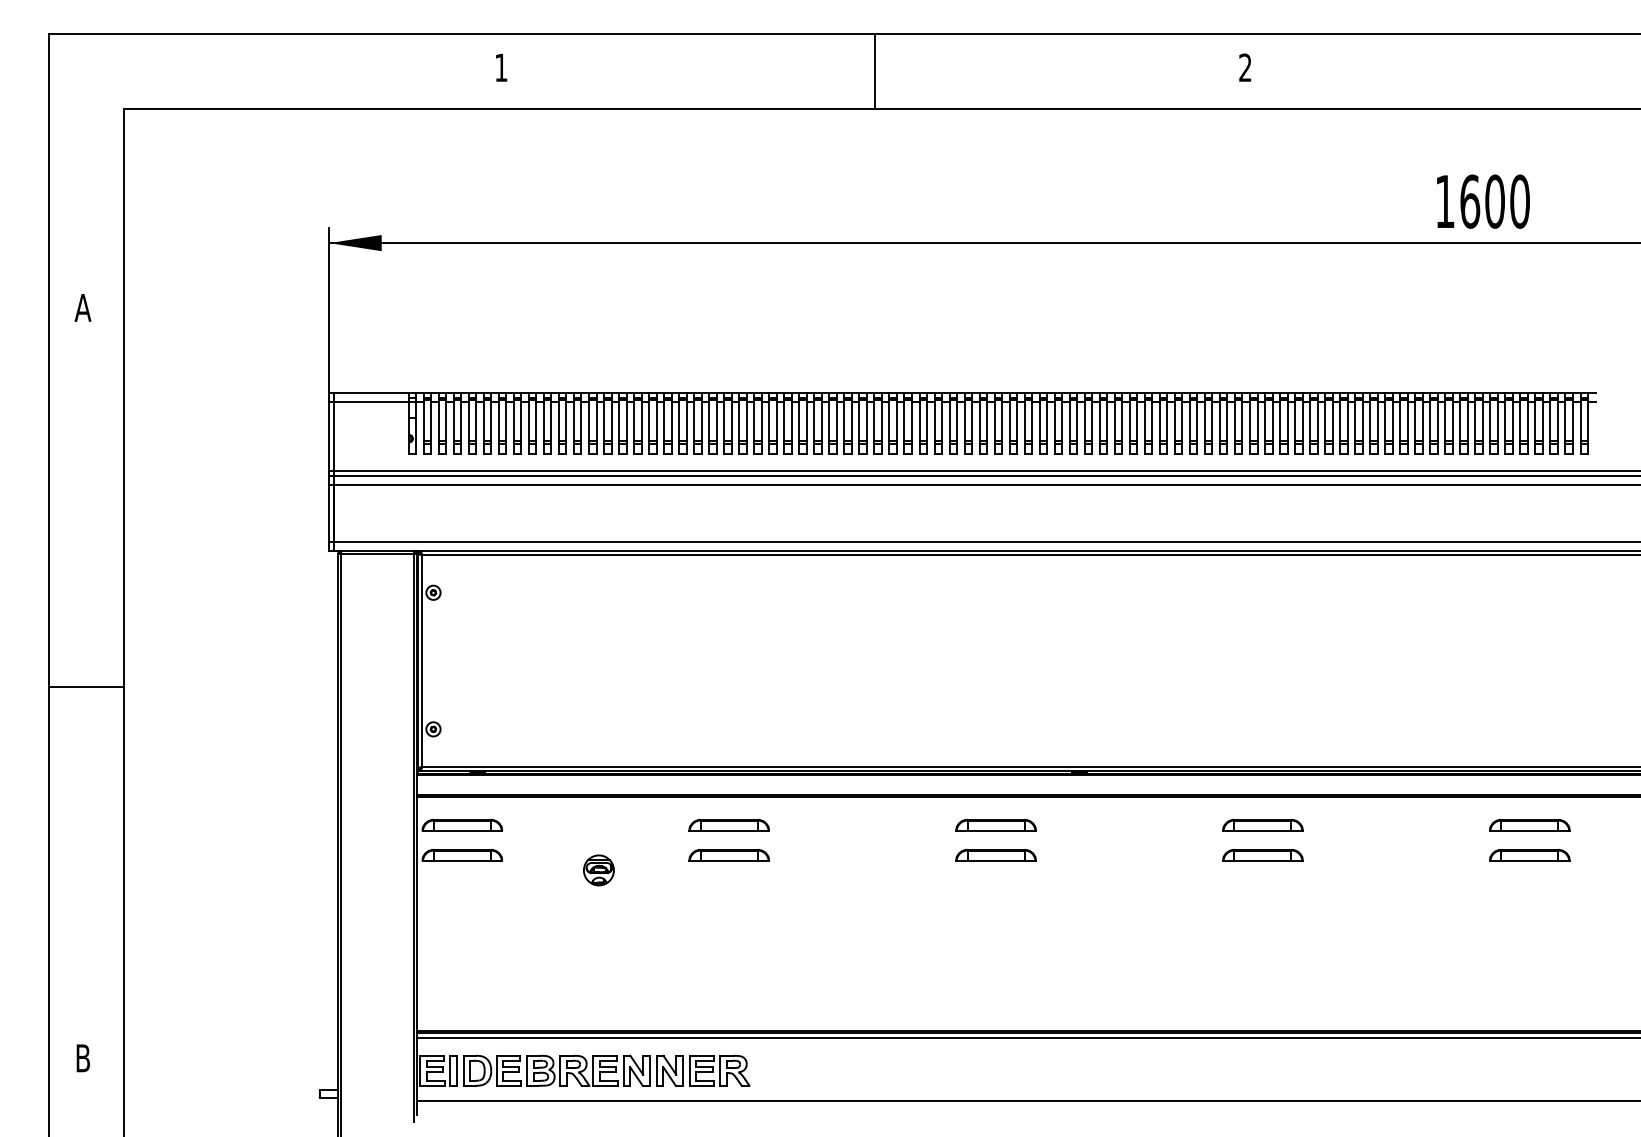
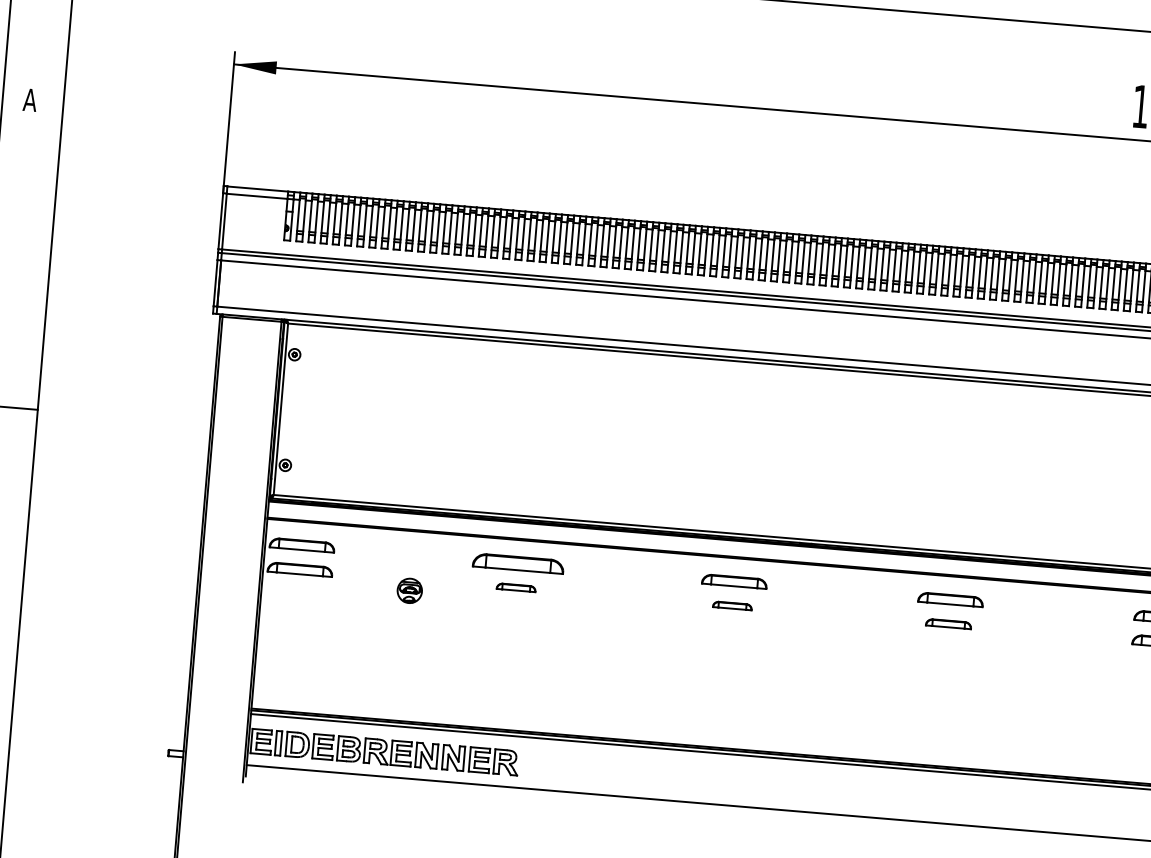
part: (728, 824) -> (517, 562), size x1.4
part: (728, 855) -> (515, 587), size x0.6
part: (995, 855) -> (732, 605), size x0.6
part: (1262, 855) -> (948, 623), size x0.7

